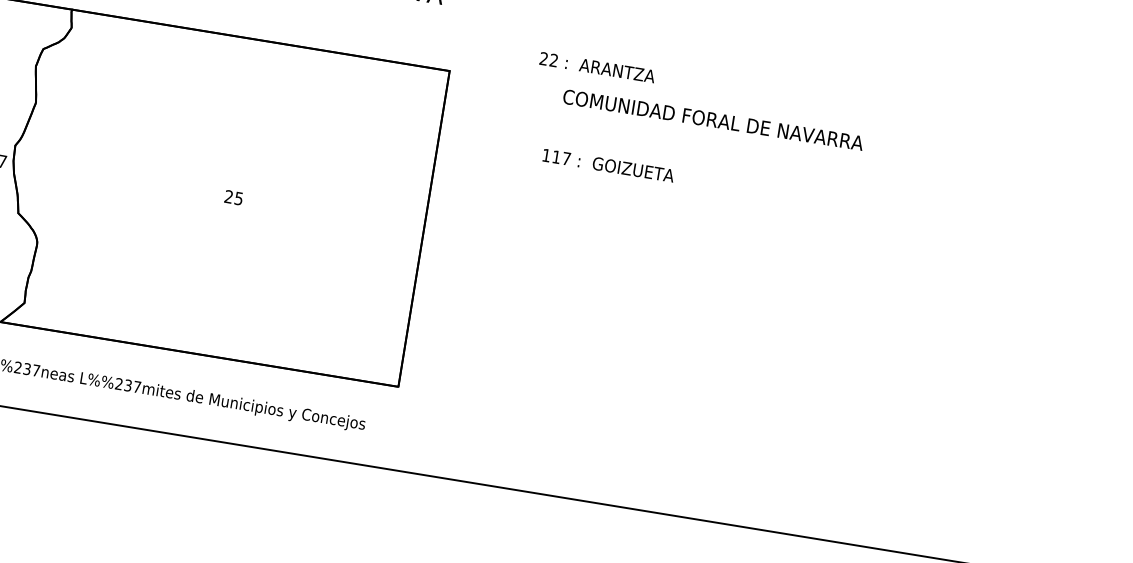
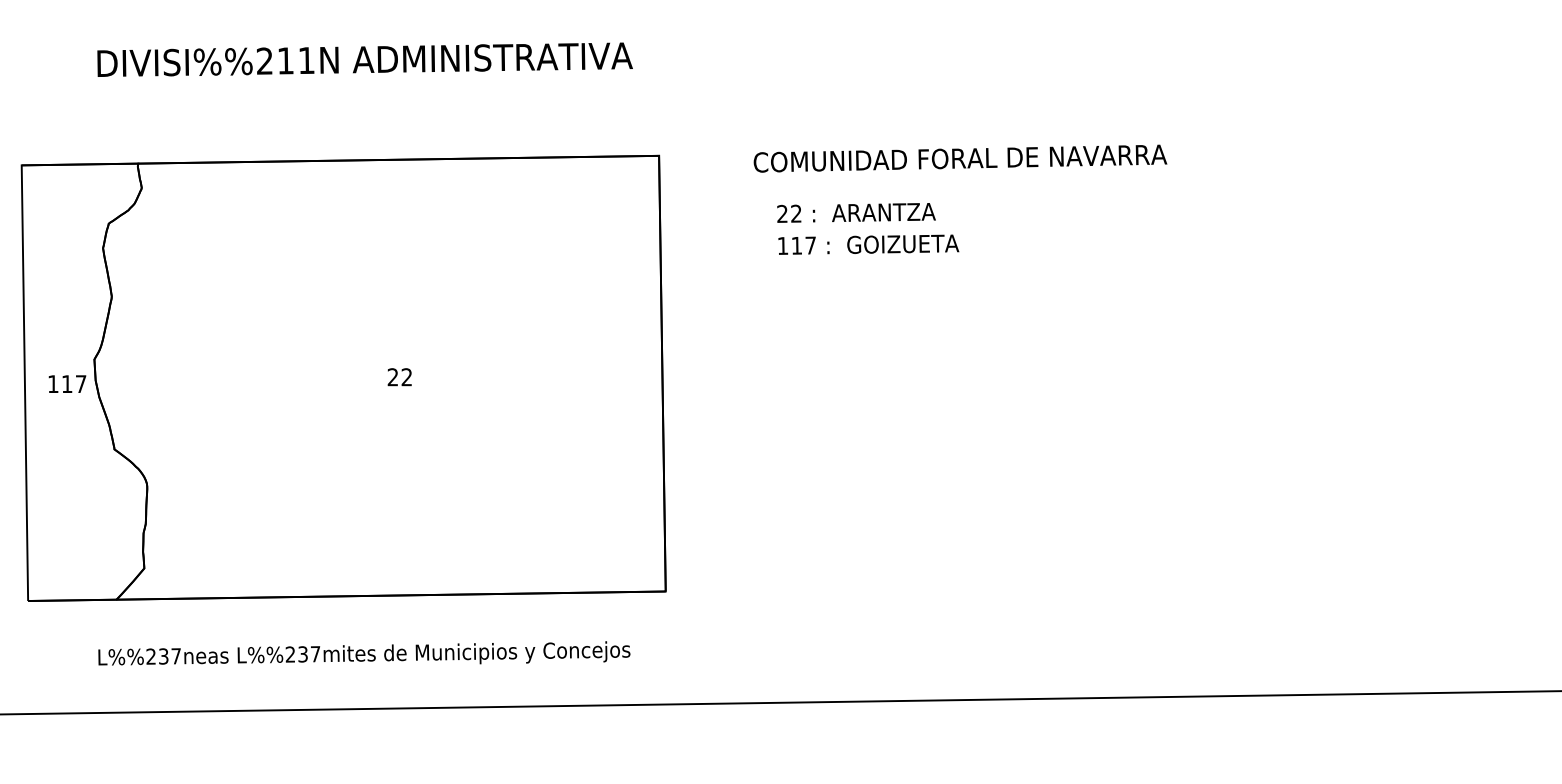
text: (597, 67) -> (856, 212), moved
text: (713, 120) -> (960, 158), moved
text: (608, 165) -> (868, 244), moved
text: (238, 198) -> (406, 377), 25 -> 22

